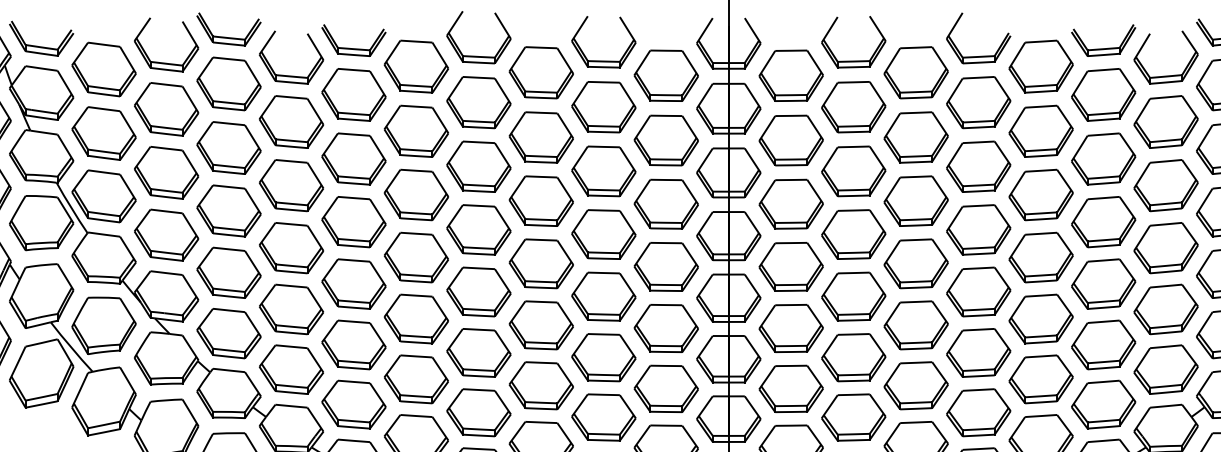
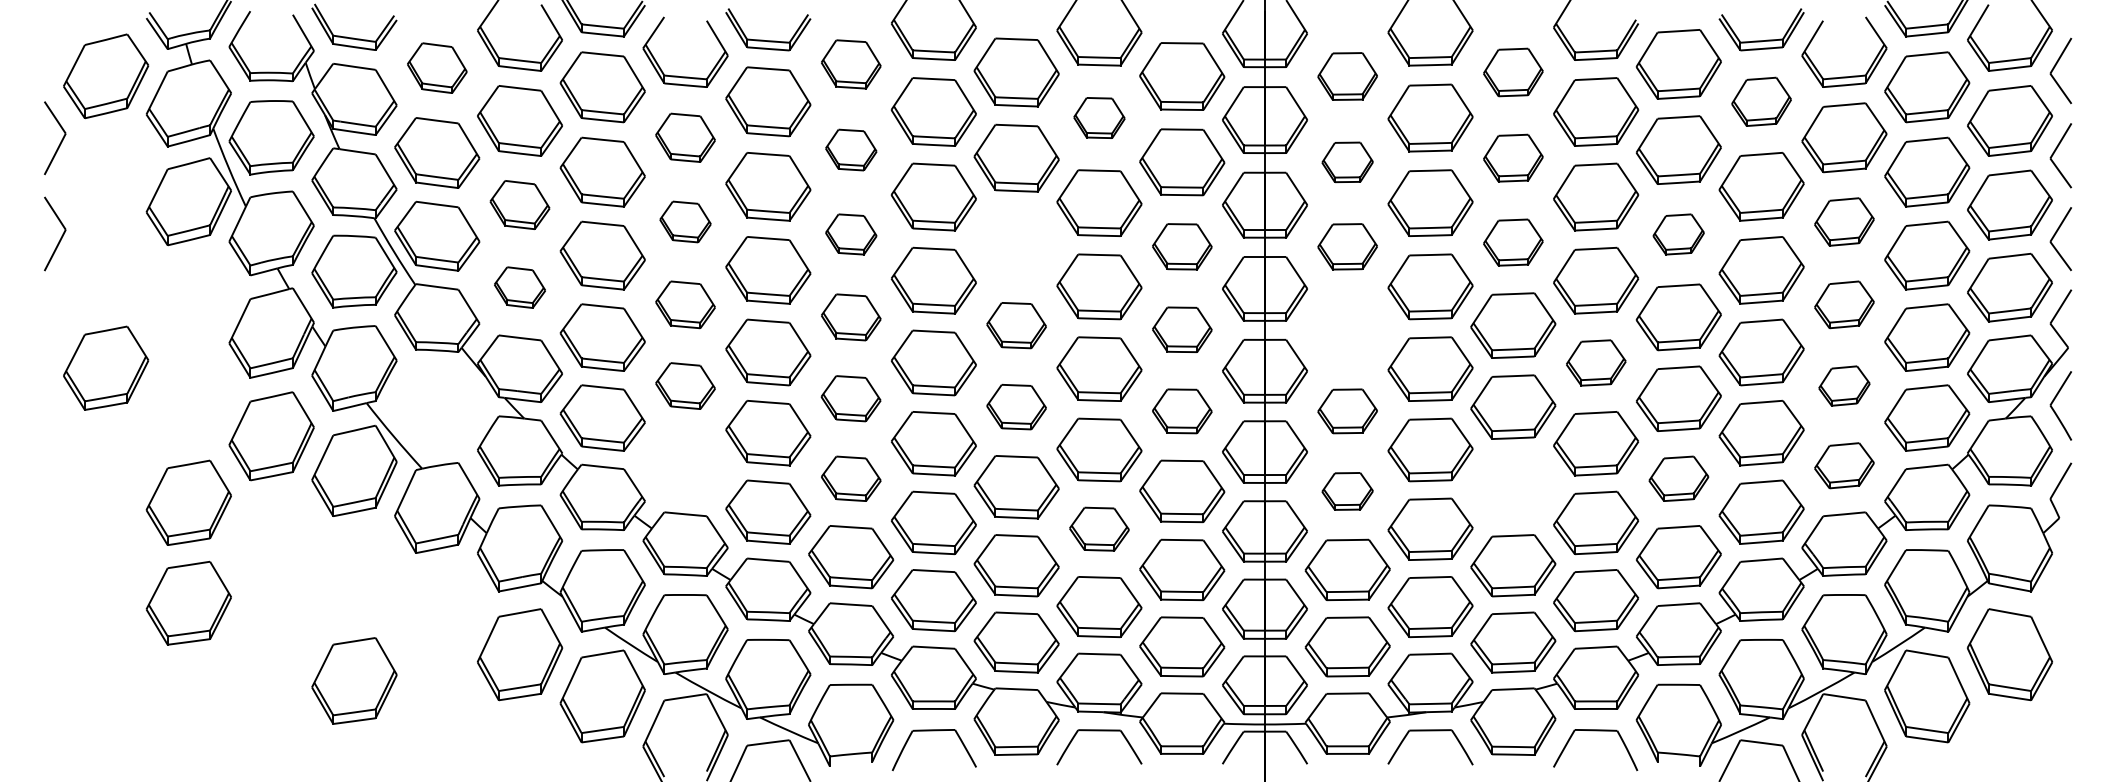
part: (416, 66) -> (851, 64), size x0.7
part: (104, 69) -> (437, 67), size x0.7
part: (916, 72) -> (1513, 72), size x0.7
part: (791, 75) -> (1347, 76), size x0.7
part: (1103, 94) -> (1761, 101), size x0.7
part: (603, 106) -> (1099, 117), size x0.6
part: (291, 121) -> (685, 137), size x0.7
part: (416, 130) -> (851, 149), size x0.6
part: (916, 136) -> (1513, 157), size x0.7
part: (791, 140) -> (1347, 162), size x0.6
part: (166, 172) -> (519, 204), size x0.7
part: (291, 185) -> (685, 221), size x0.6
part: (1166, 185) -> (1844, 221), size x0.7
part: (416, 195) -> (851, 234), size x0.6
part: (1040, 195) -> (1678, 234), size x0.6
part: (541, 201) -> (1016, 242), removed
part: (916, 201) -> (1513, 242), size x0.7
part: (666, 204) -> (1182, 246), size x0.7
part: (791, 204) -> (1347, 246), size x0.7
part: (166, 235) -> (519, 287), size x0.6
part: (291, 247) -> (685, 304), size x0.7
part: (1166, 247) -> (1844, 304), size x0.7
part: (416, 257) -> (851, 317), size x0.7
part: (541, 263) -> (1016, 325), size x0.7
part: (666, 266) -> (1182, 329), size x0.7
part: (791, 266) -> (1347, 329), removed
part: (978, 291) -> (1596, 362), size x0.7
part: (291, 309) -> (685, 385), size x0.7
part: (1166, 309) -> (1844, 385), size x0.6
part: (415, 318) -> (850, 398), size x0.7
part: (541, 324) -> (1016, 406), size x0.7
part: (104, 325) -> (437, 407), removed
part: (666, 328) -> (1182, 411), size x0.7
part: (791, 328) -> (1347, 411), size x0.7
part: (291, 369) -> (685, 465), removed
part: (1166, 369) -> (1844, 465), size x0.7
part: (416, 379) -> (851, 478), size x0.7
part: (1040, 379) -> (1678, 478), size x0.7
part: (916, 385) -> (1513, 487), removed
part: (791, 389) -> (1347, 491), size x0.6
part: (603, 416) -> (1099, 528), size x0.7

